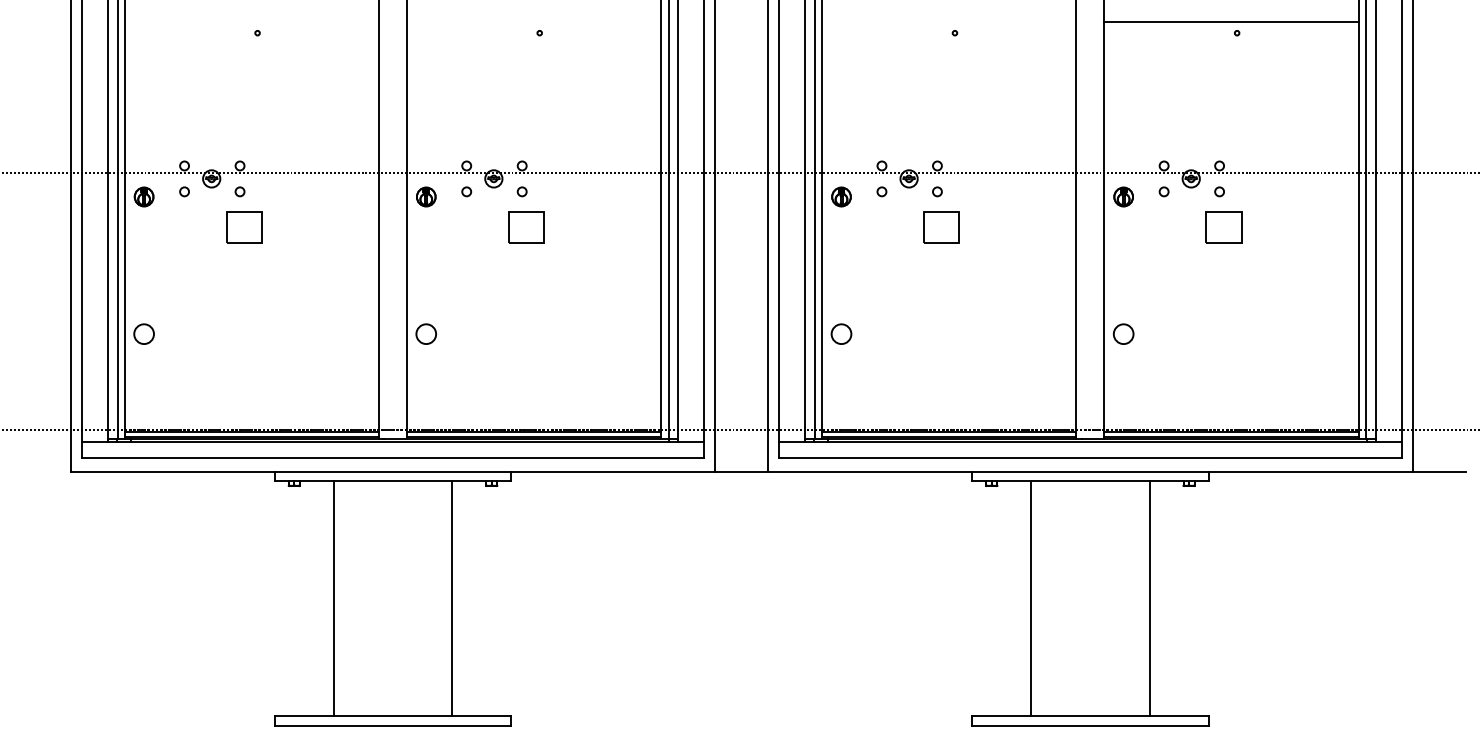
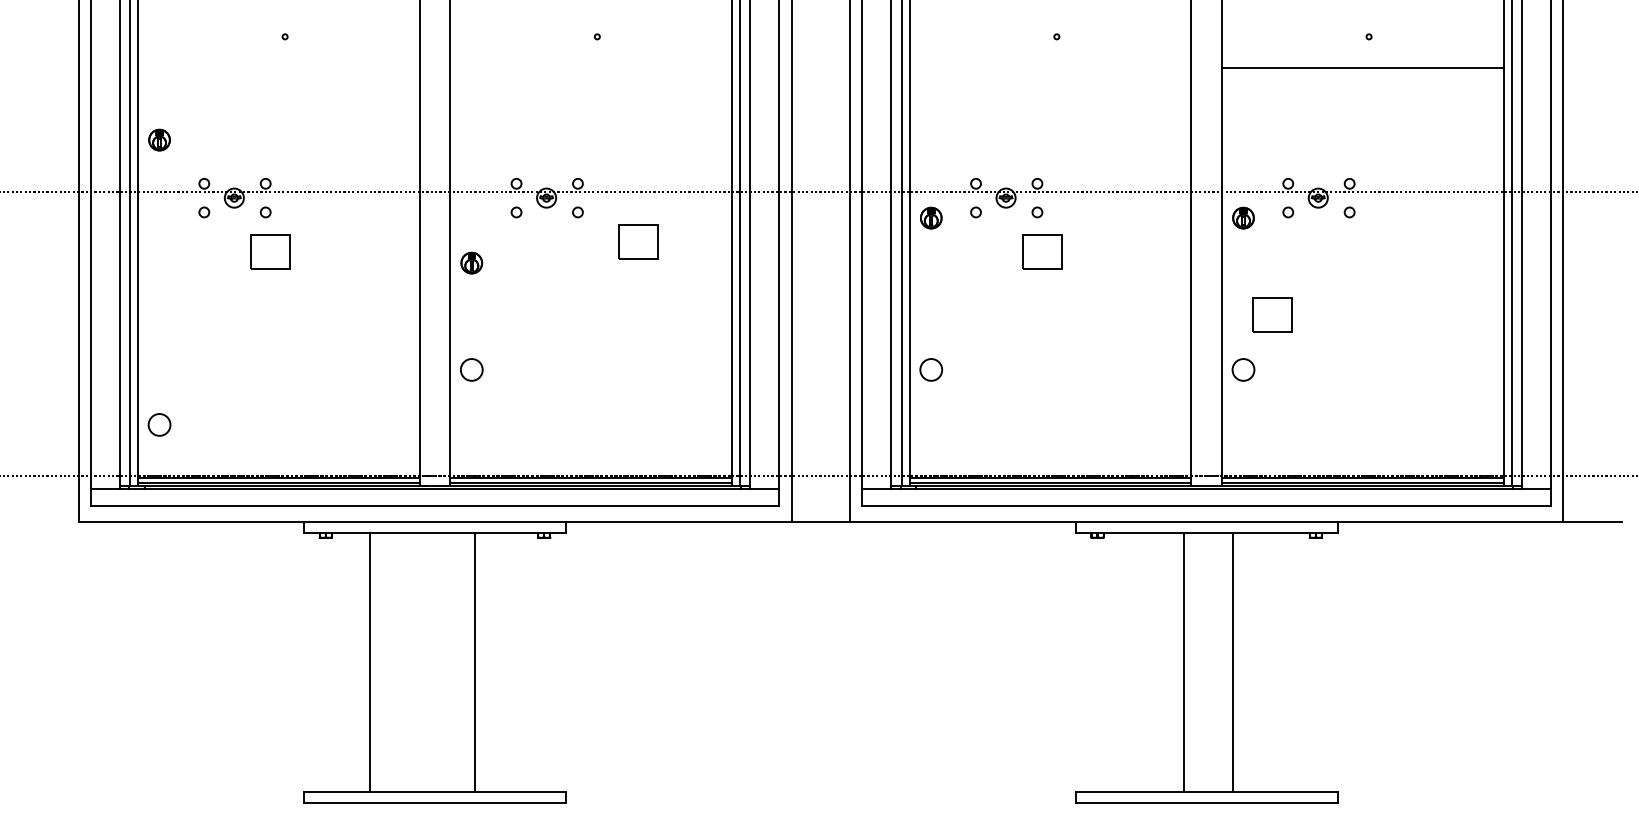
line: (1231, 22) -> (1362, 67), moved
part: (144, 196) -> (159, 139), moved
part: (426, 196) -> (471, 262), moved
part: (526, 227) -> (638, 241), moved
part: (1223, 227) -> (1272, 314), moved
circle: (144, 333) -> (159, 424), moved
line: (452, 598) -> (474, 662), moved
line: (1031, 598) -> (1184, 662), moved
line: (1149, 598) -> (1233, 662), moved

